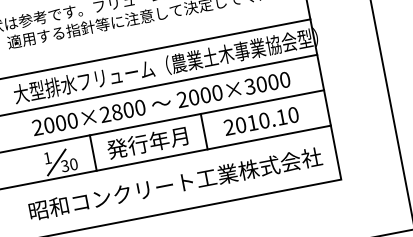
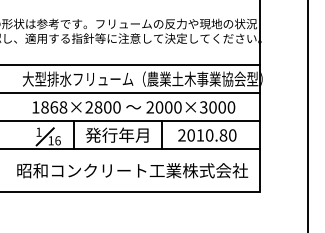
text: (281, 117) -> (223, 135), 2010.10 -> 2010.80
text: (55, 124) -> (49, 107), 2000×2800 -> 1868×2800
text: (69, 164) -> (54, 140), 30 -> 16

